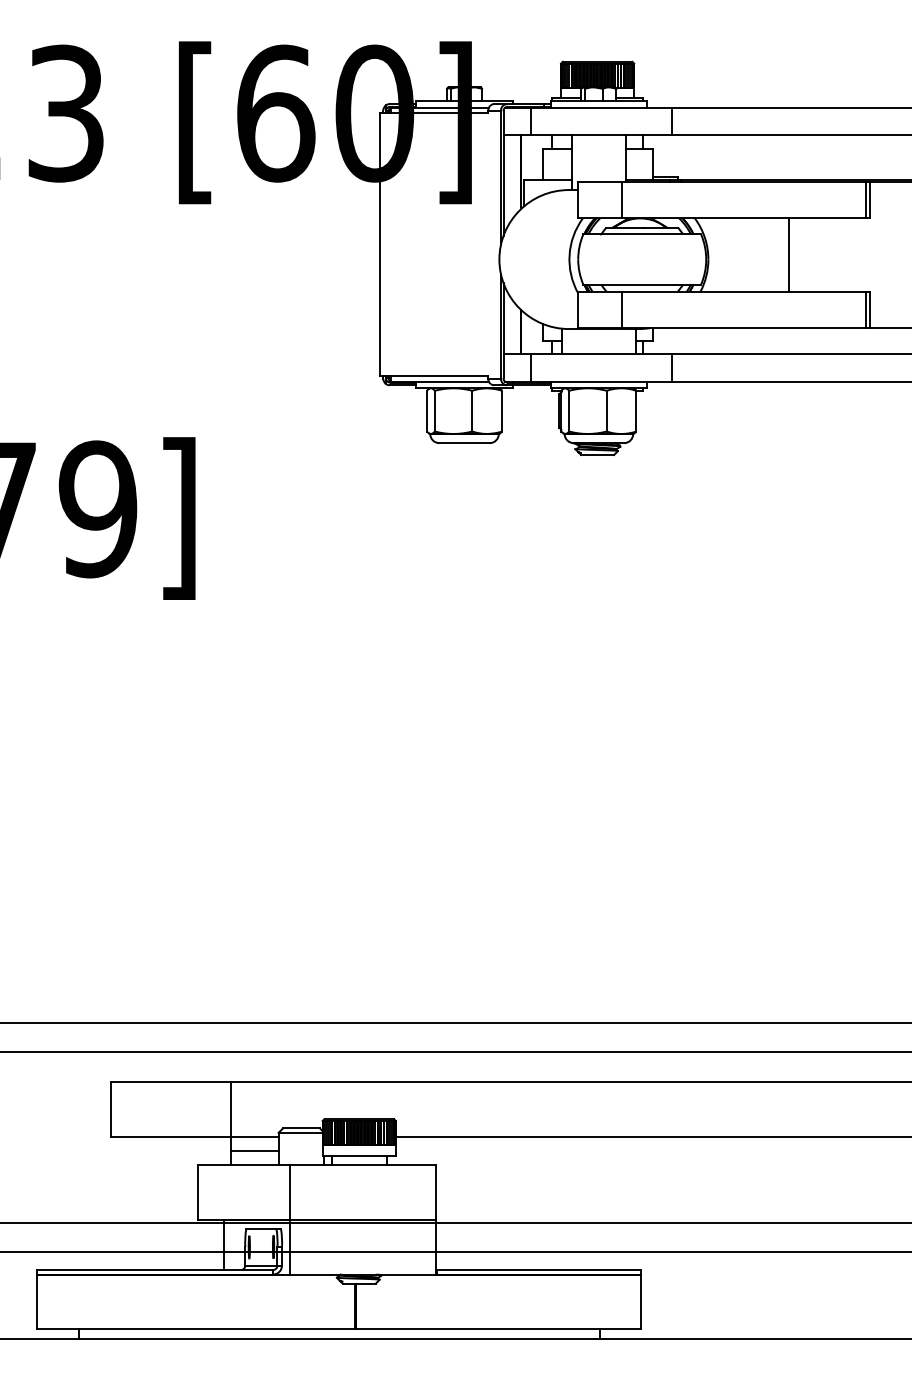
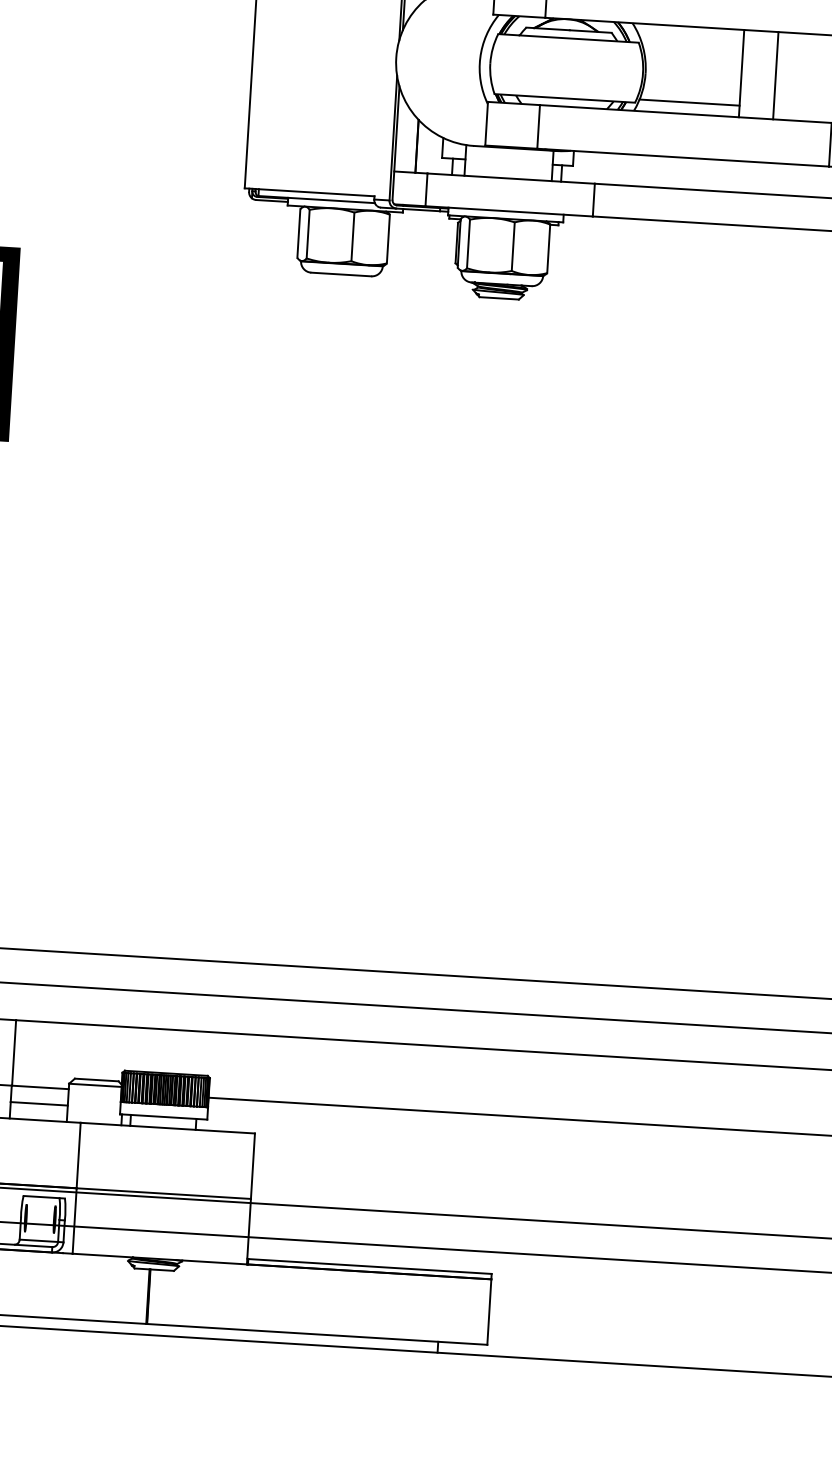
line: (817, 254) -> (776, 75), added
line: (746, 281) -> (689, 102), added

